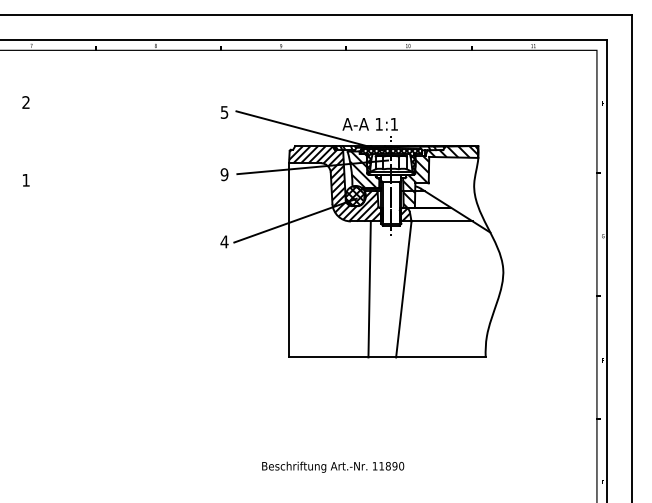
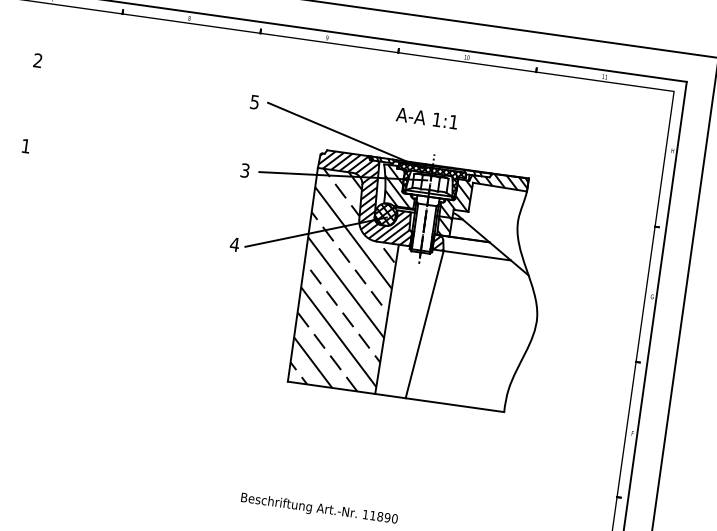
text: (369, 124) -> (426, 118), moved
text: (224, 174) -> (245, 170), 9 -> 3
hatch: (329, 260) -> (347, 281), added

